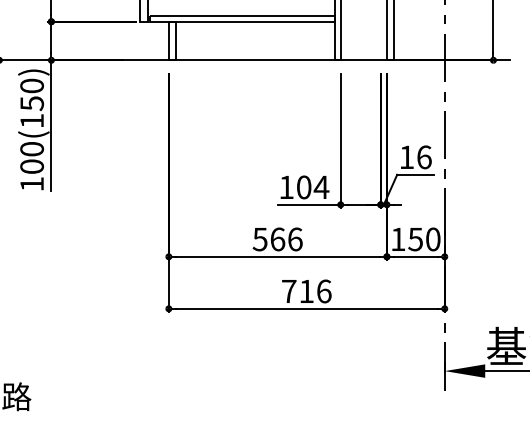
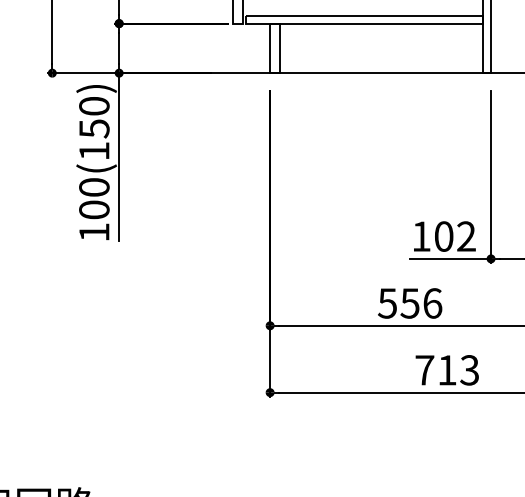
text: (321, 186) -> (466, 235), 104 -> 102
text: (277, 239) -> (409, 303), 566 -> 556
text: (323, 291) -> (468, 370), 716 -> 713

